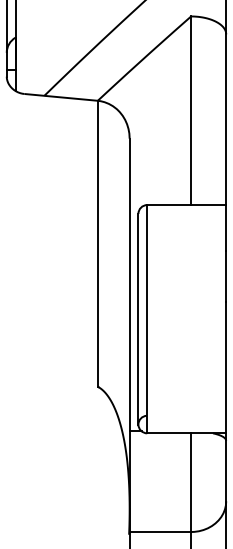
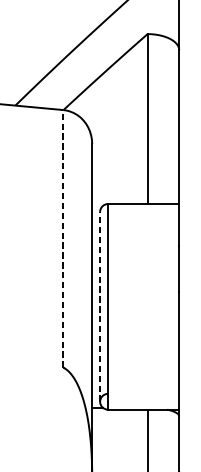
line: (97, 243) -> (63, 238), solid -> dashed
line: (138, 318) -> (100, 306), solid -> dashed

